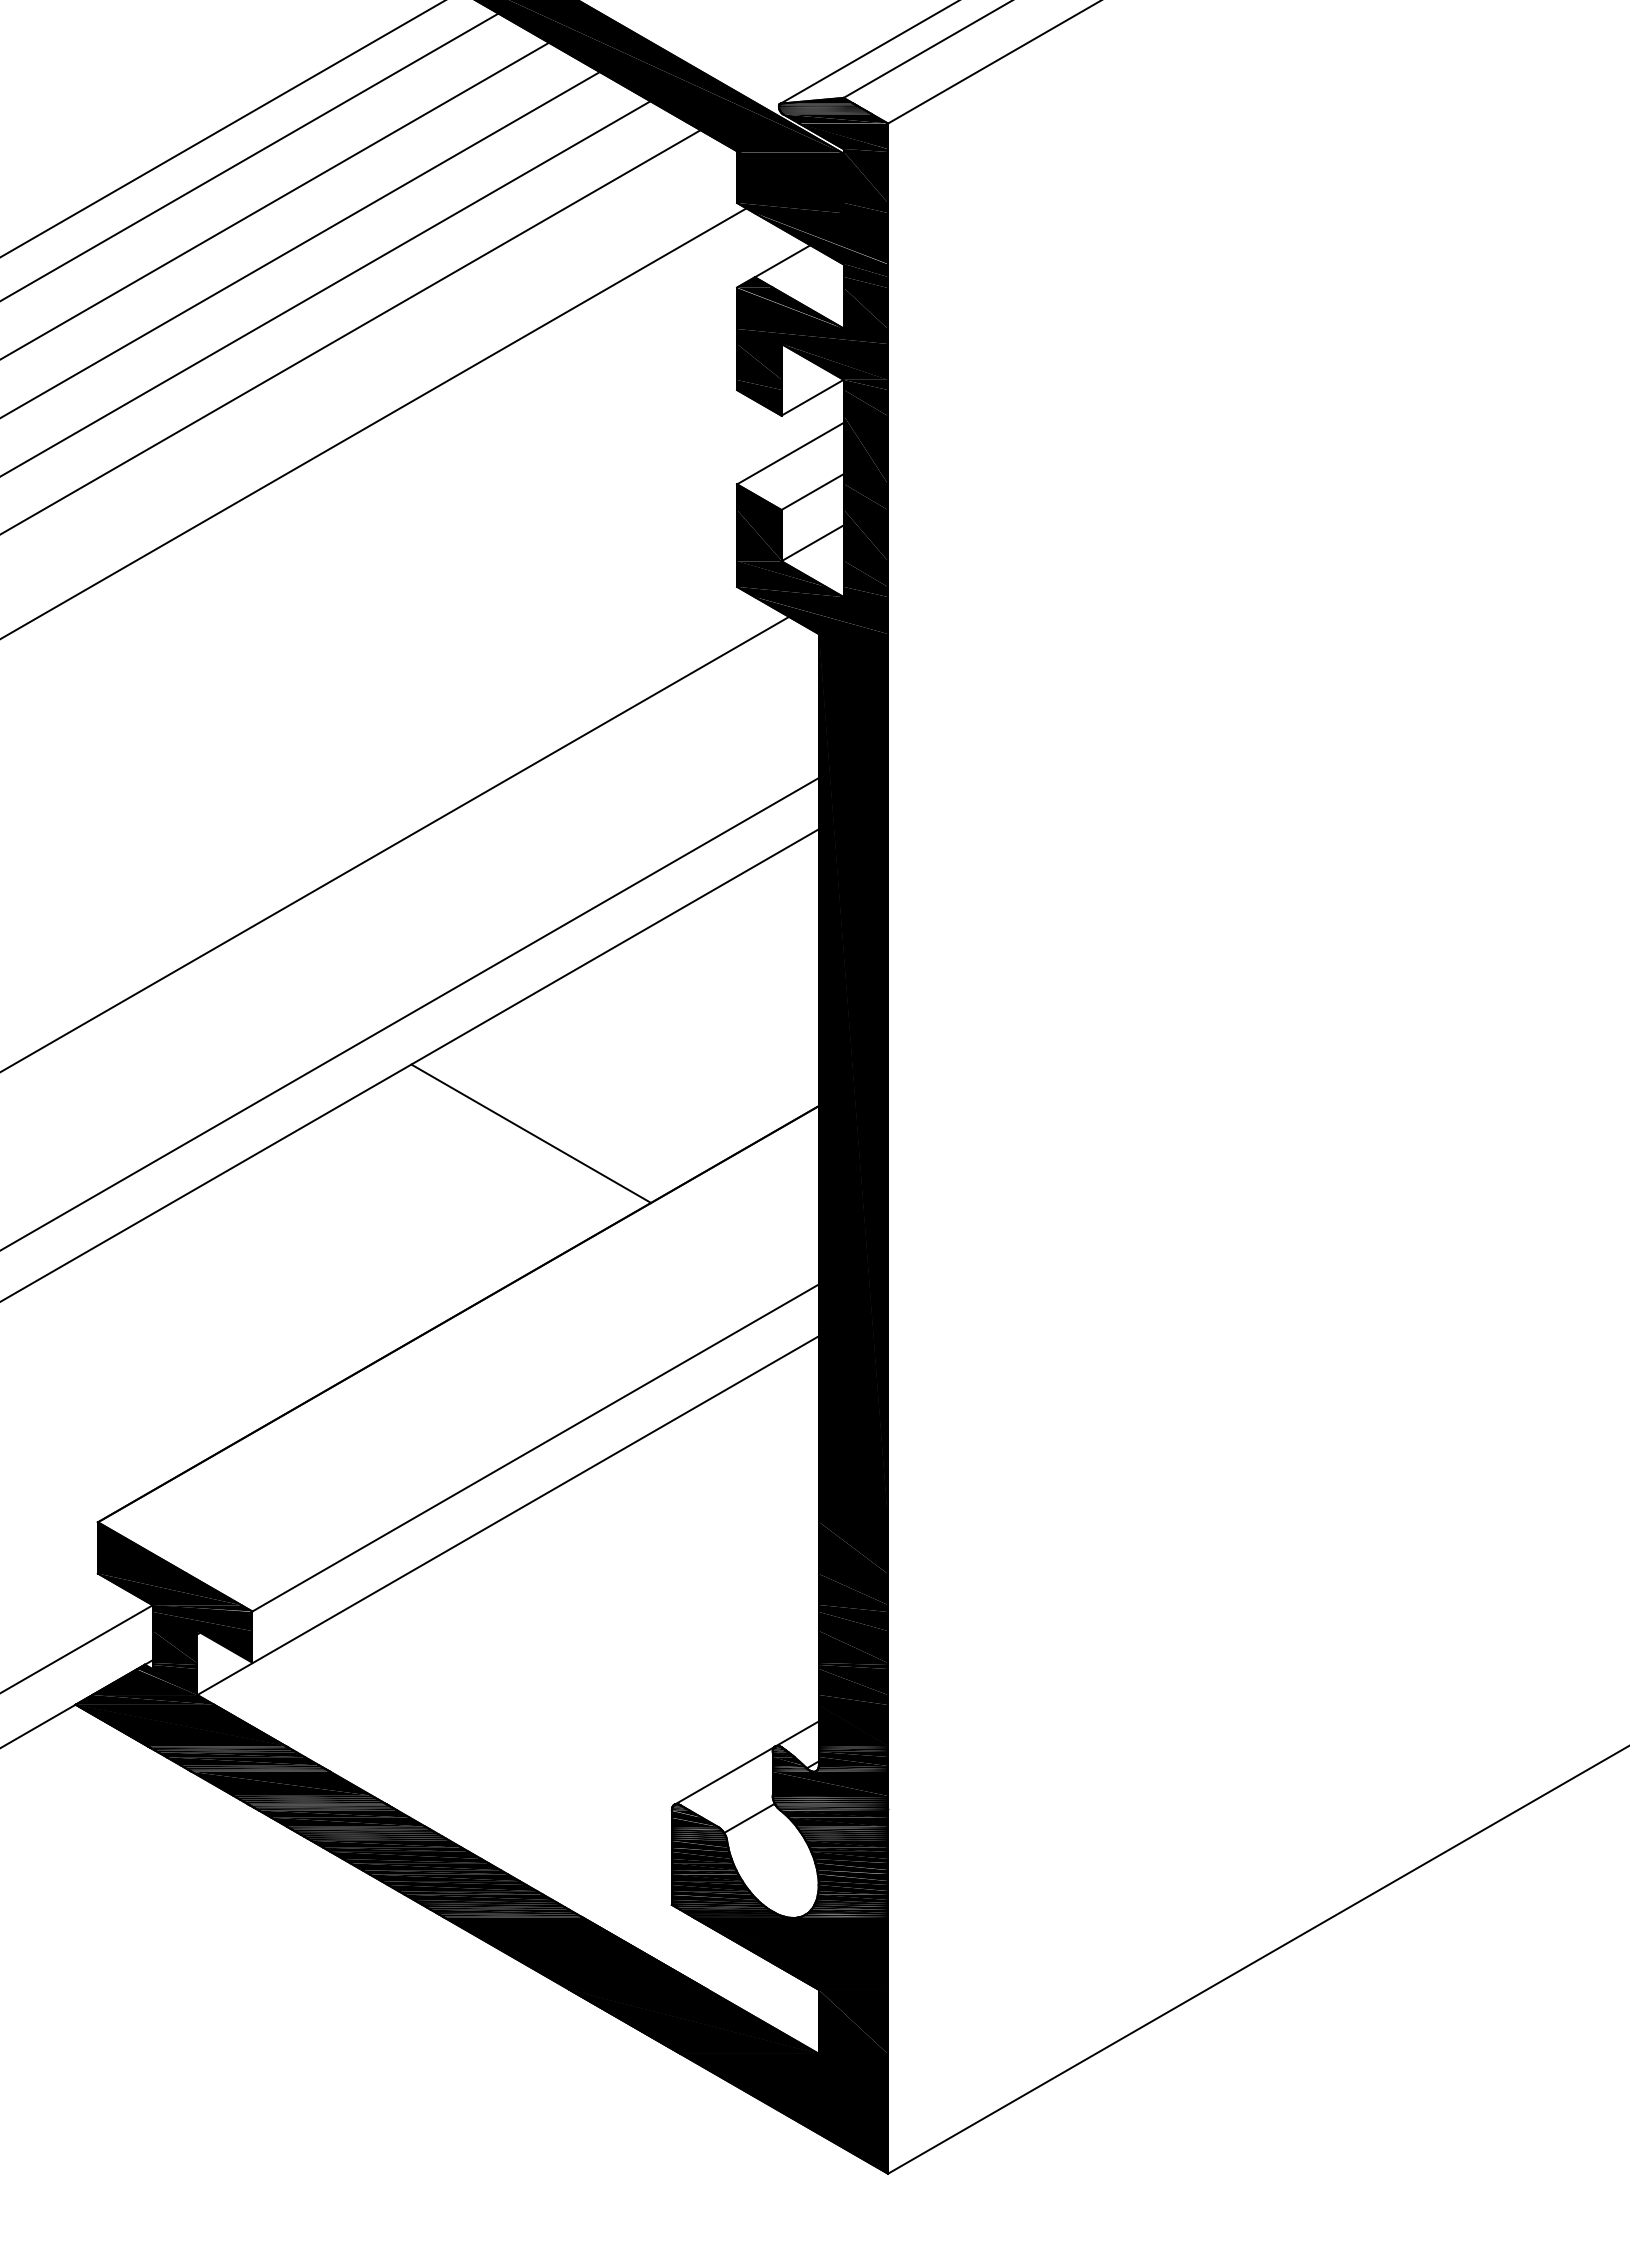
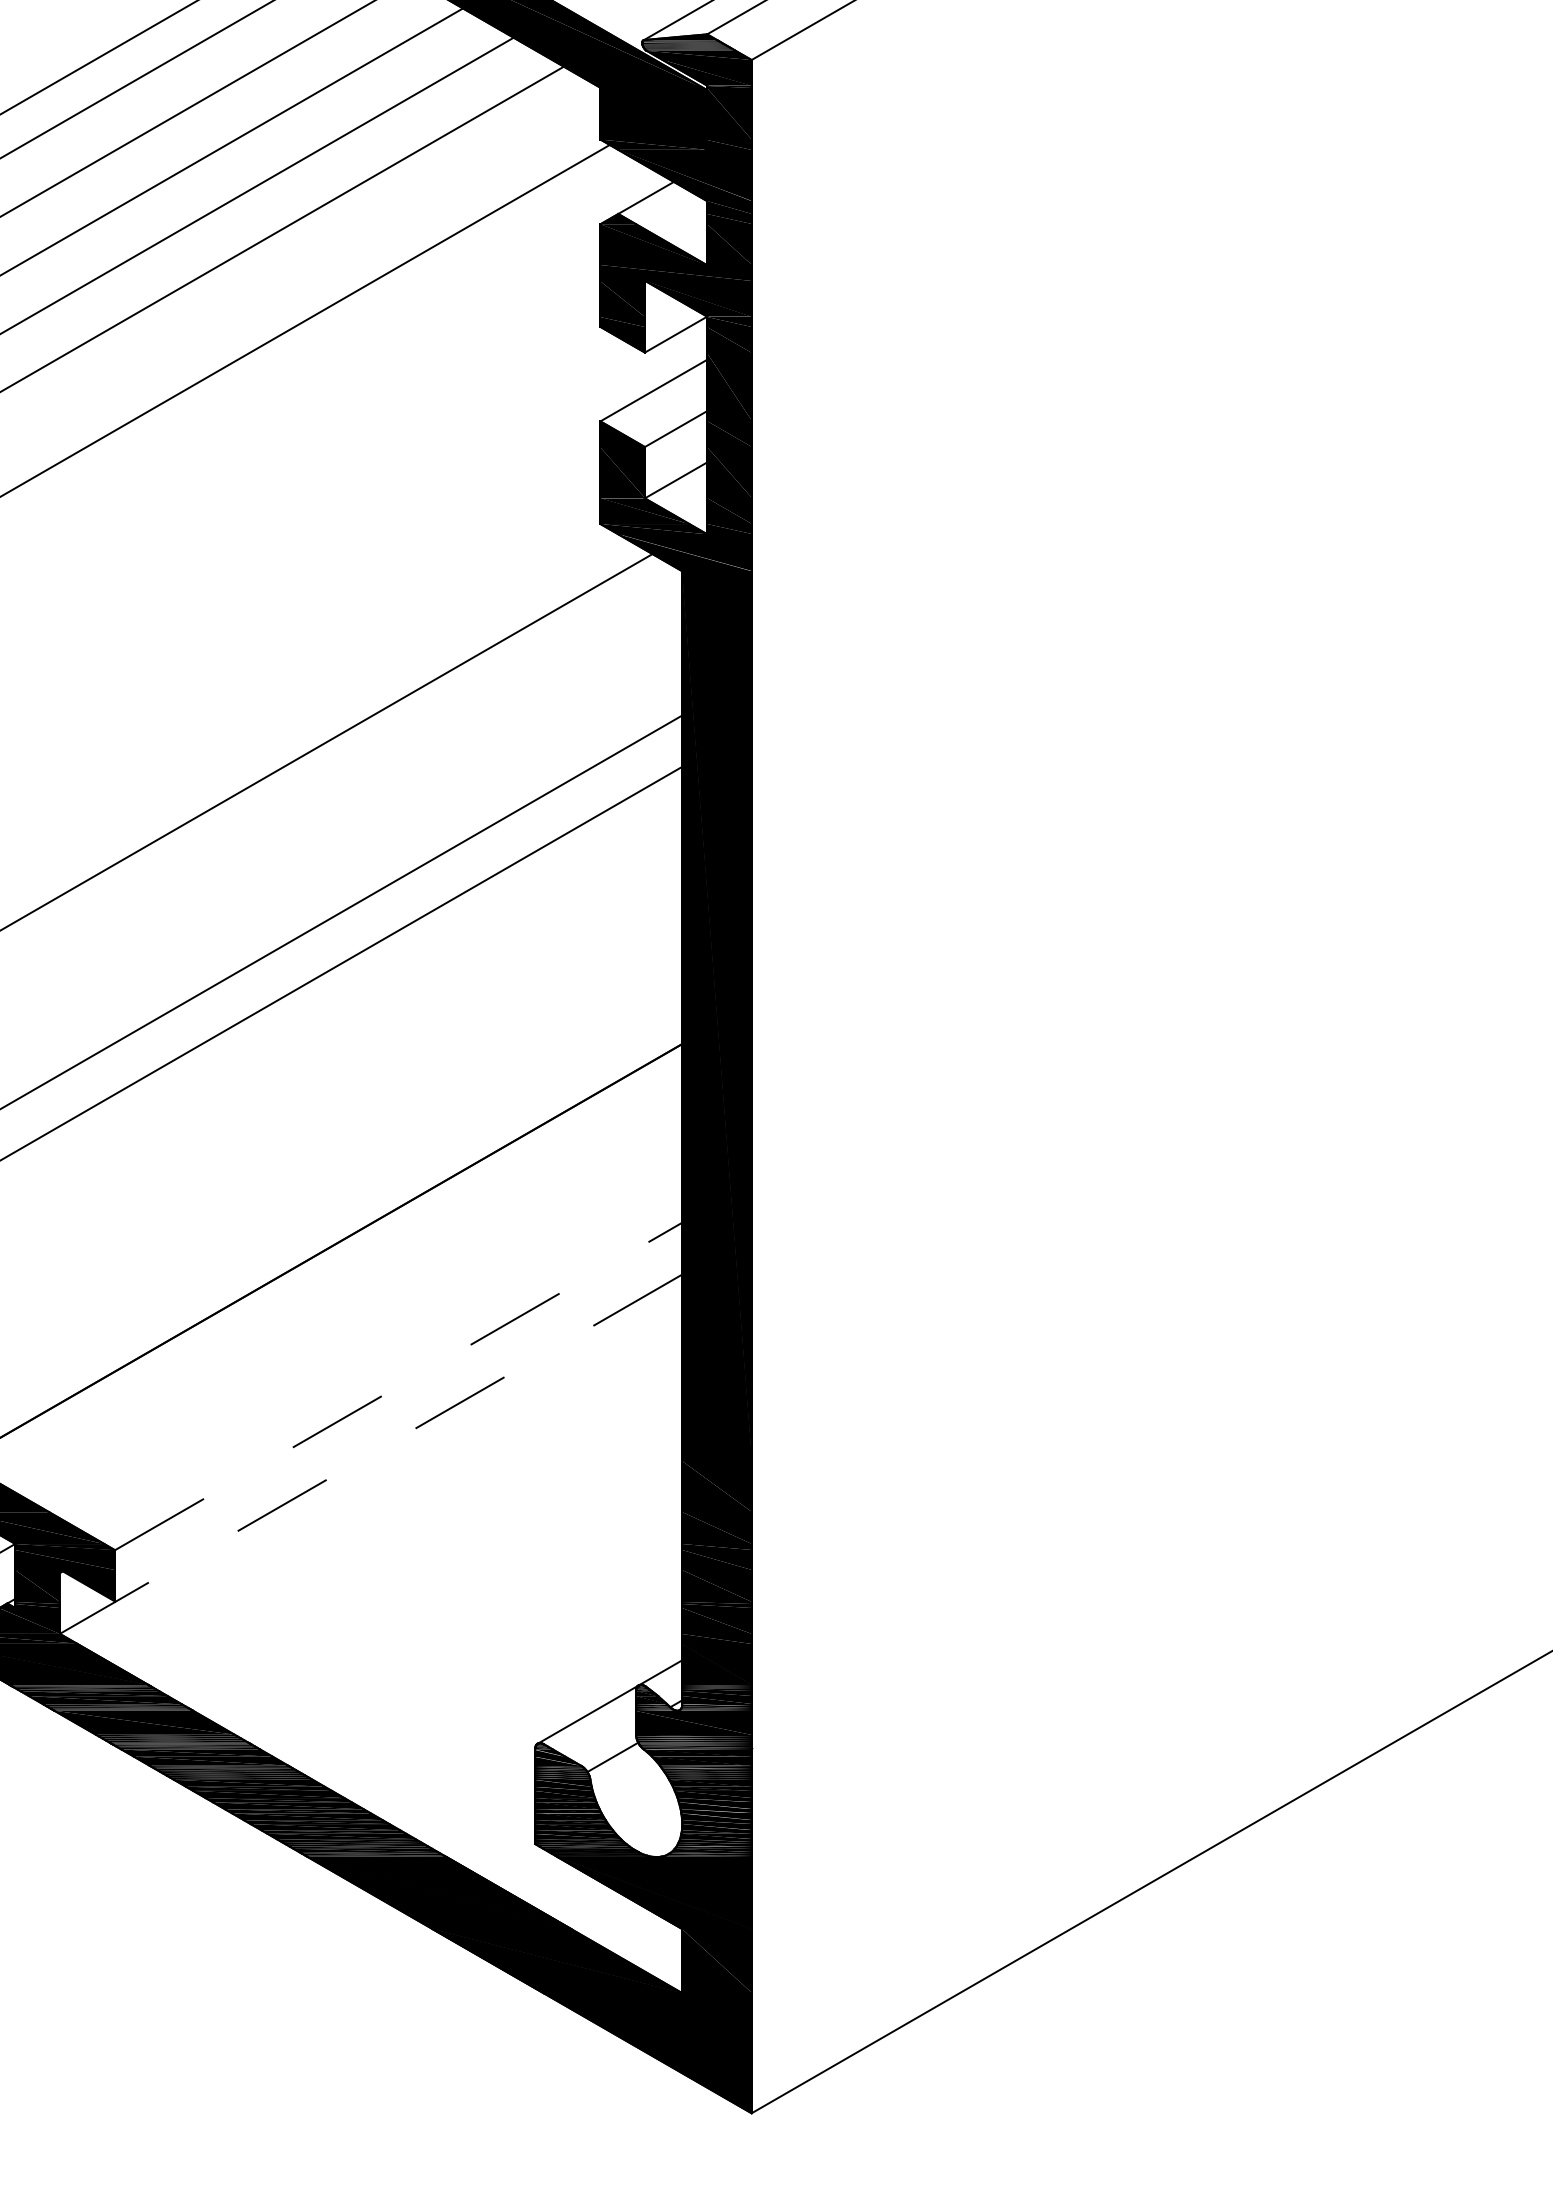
line: (531, 1133) -> (394, 1071), removed
line: (536, 1447) -> (399, 1385), solid -> dashed
line: (508, 1515) -> (371, 1454), solid -> dashed

